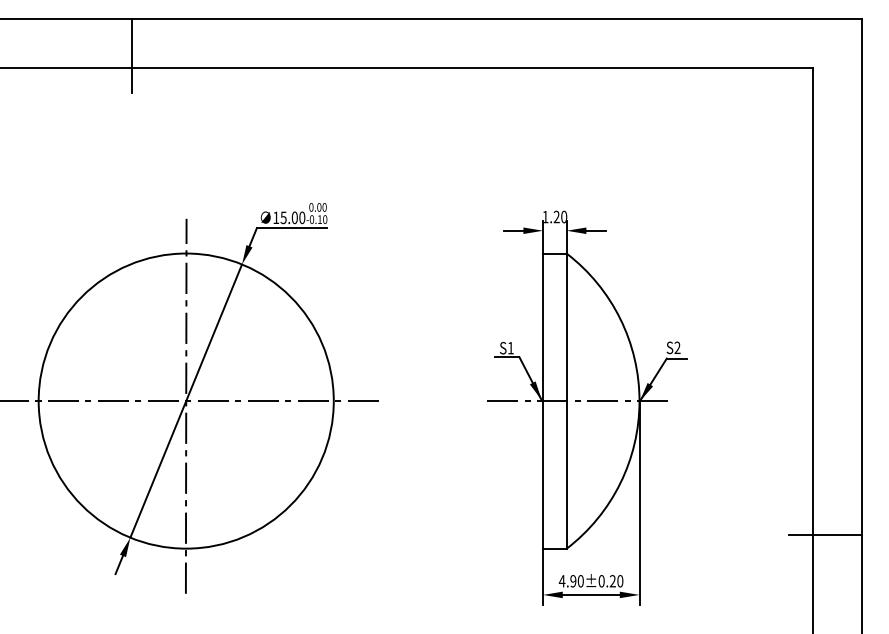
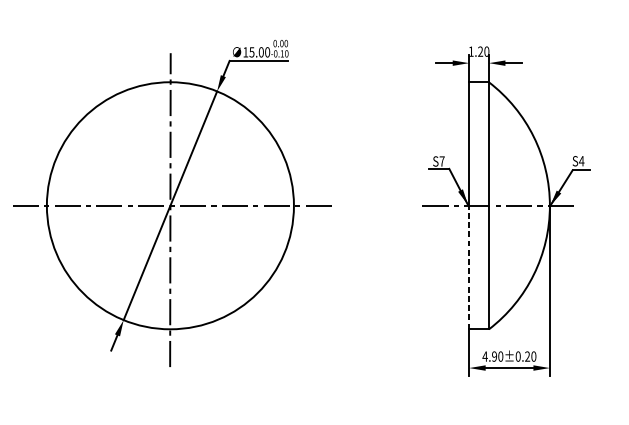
text: (677, 347) -> (581, 160), S2 -> S4
text: (510, 348) -> (441, 161), S1 -> S7
line: (543, 474) -> (469, 267), solid -> dashed

